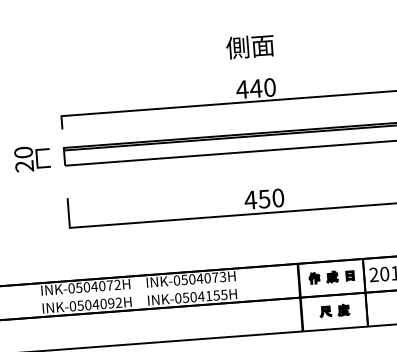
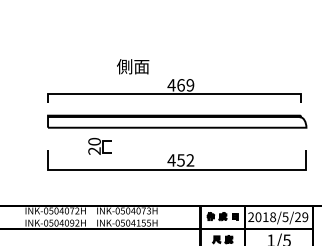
text: (250, 46) -> (133, 66), moved
text: (262, 88) -> (185, 85), 440 -> 469
part: (31, 159) -> (99, 146), moved
text: (278, 198) -> (190, 160), 450 -> 452

